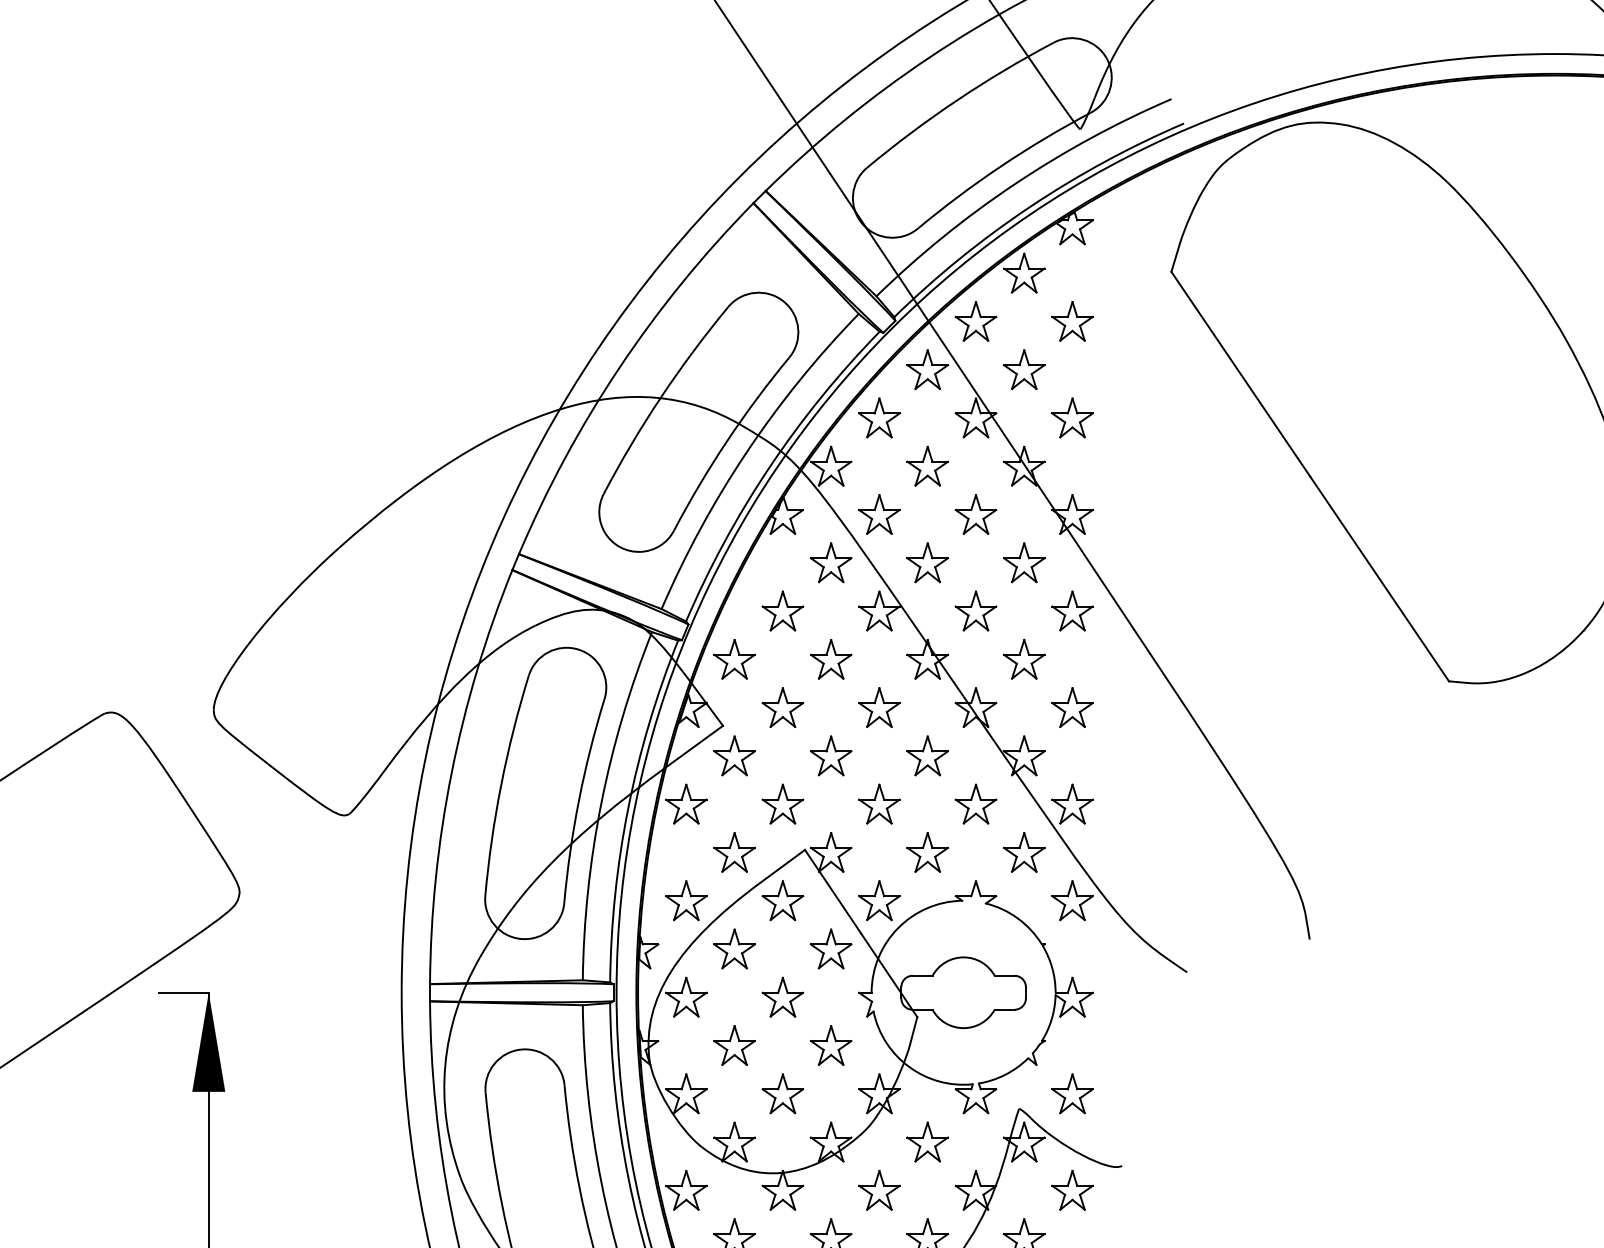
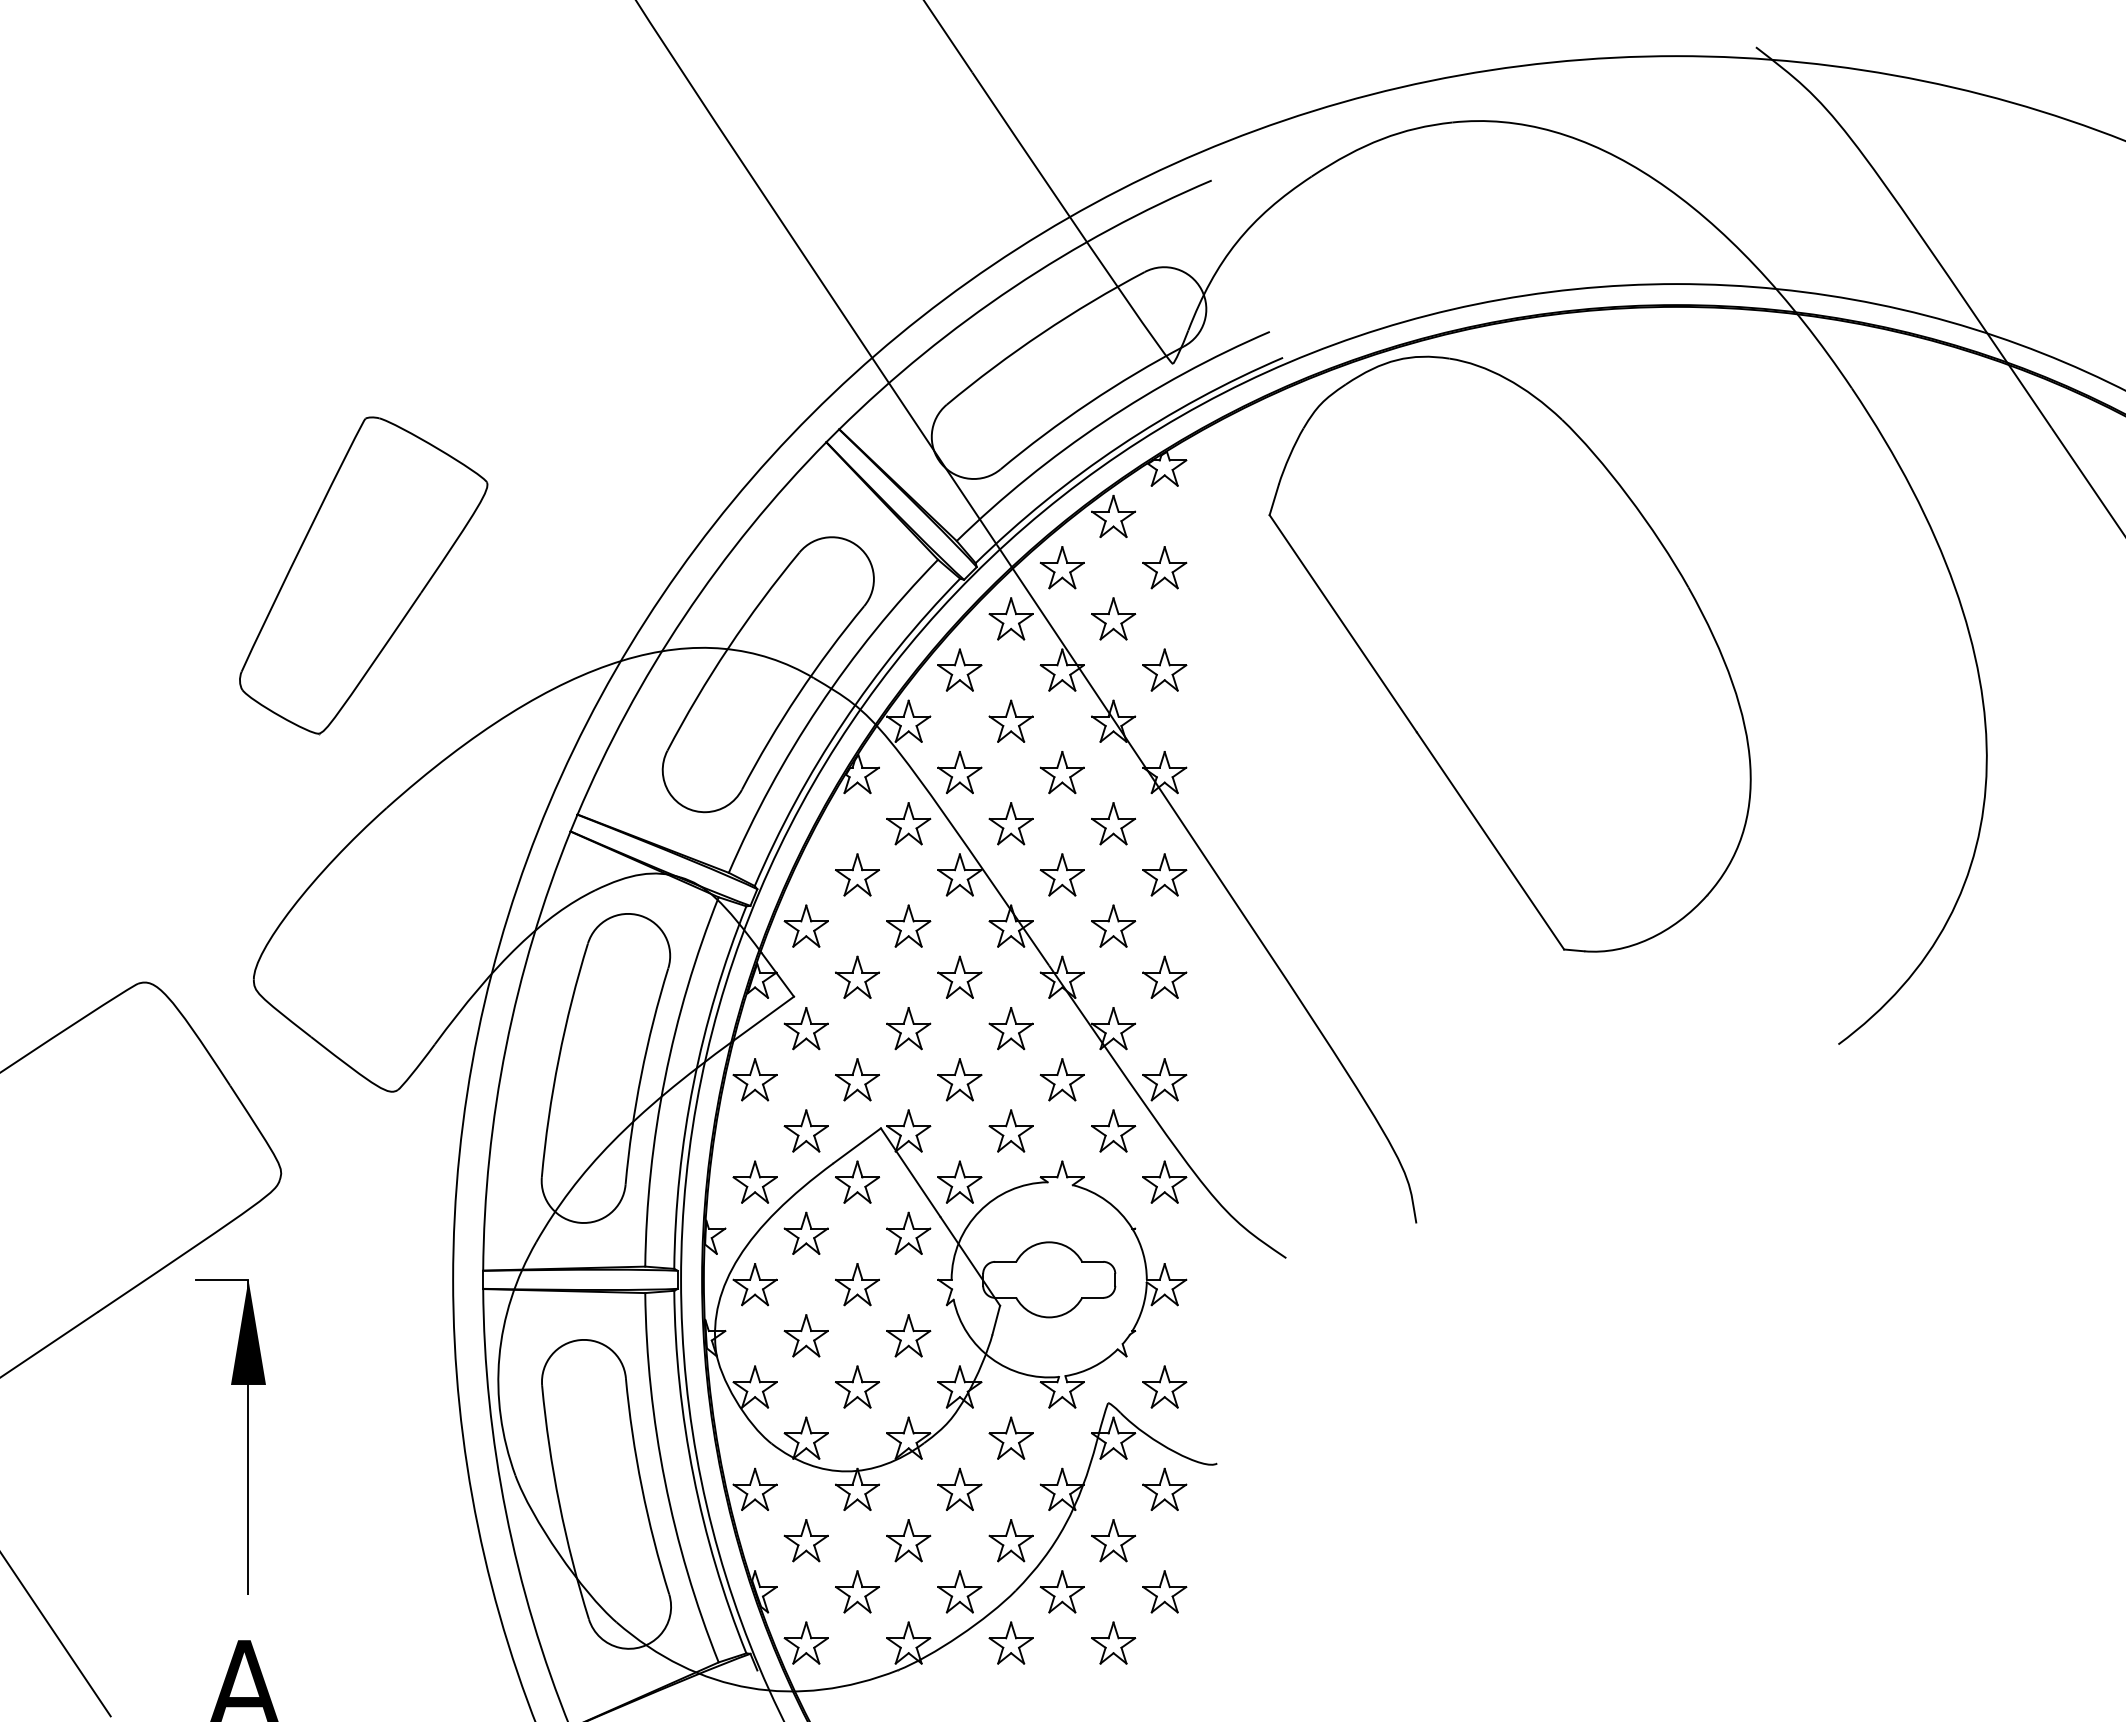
part: (317, 328) -> (363, 575), added

